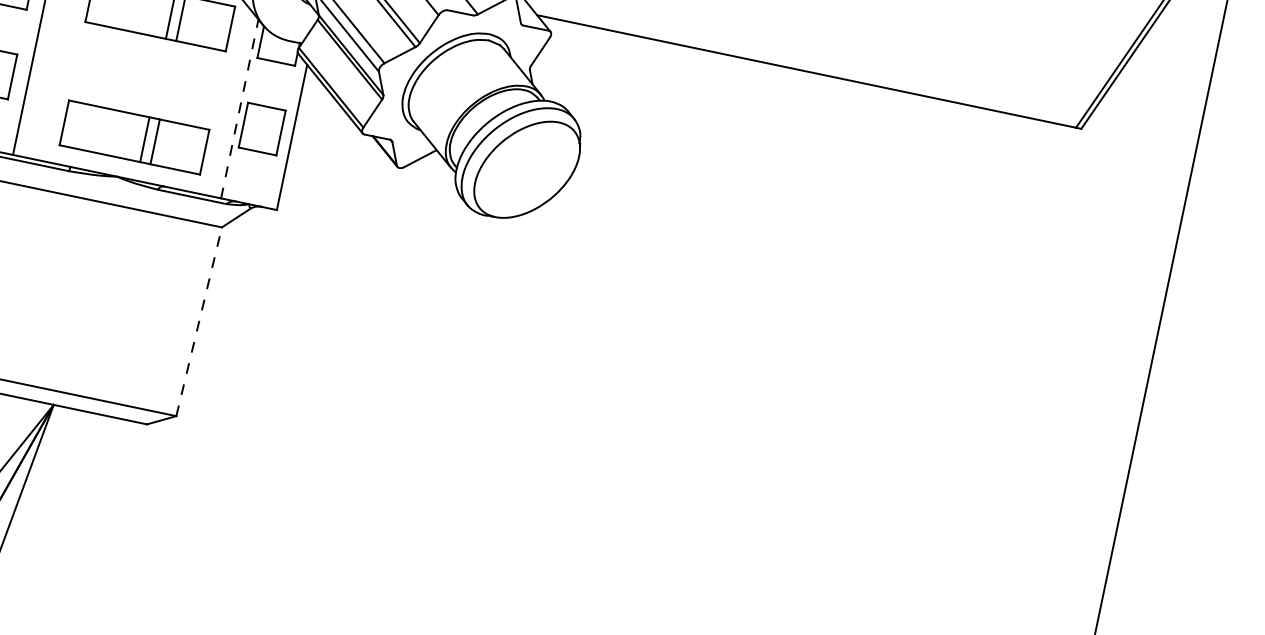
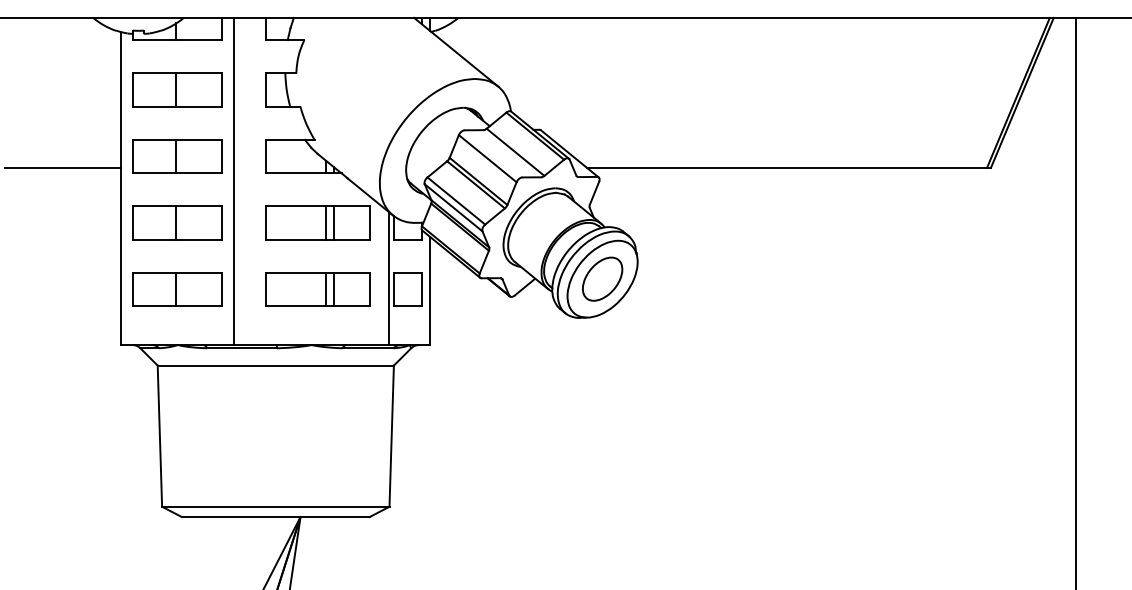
line: (240, 108) -> (389, 278), dashed -> solid
part: (133, 137) -> (317, 289), moved
part: (527, 168) -> (602, 278), added
line: (198, 322) -> (391, 436), dashed -> solid

